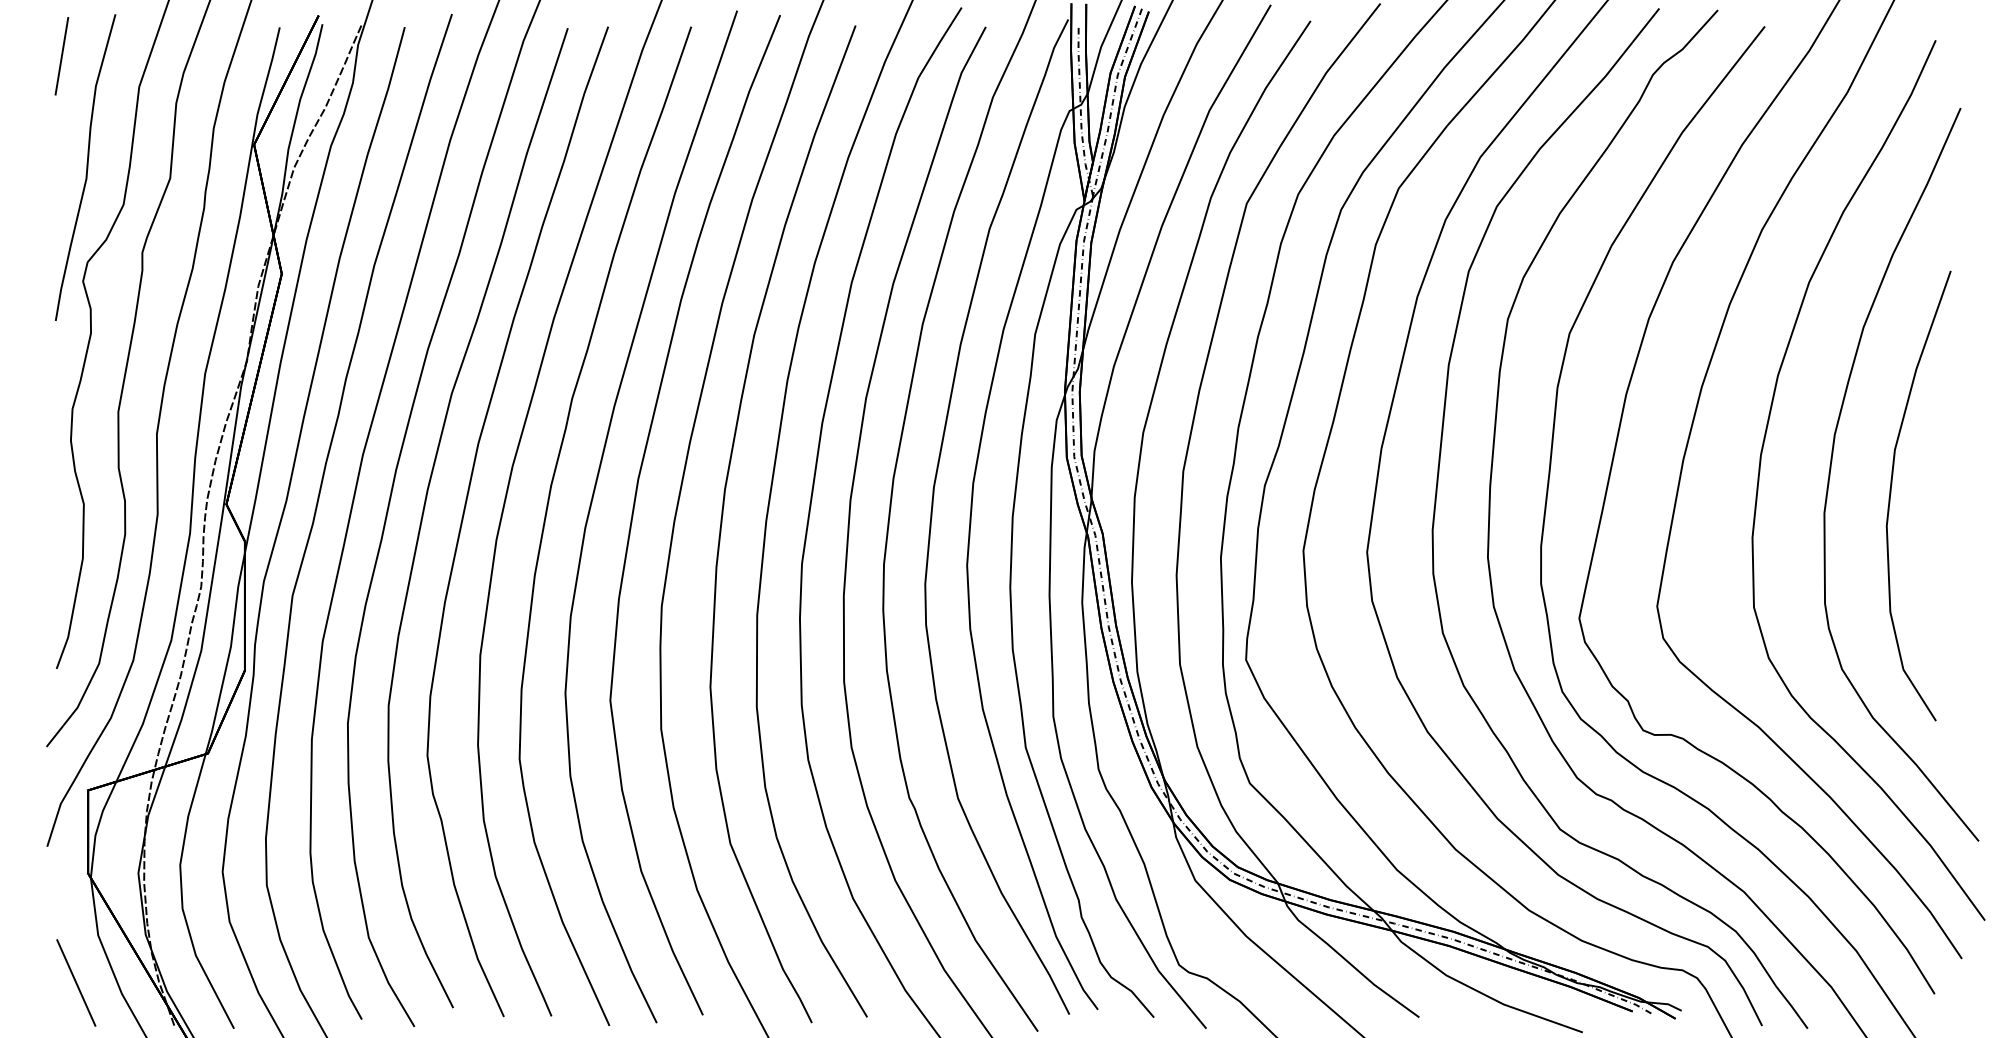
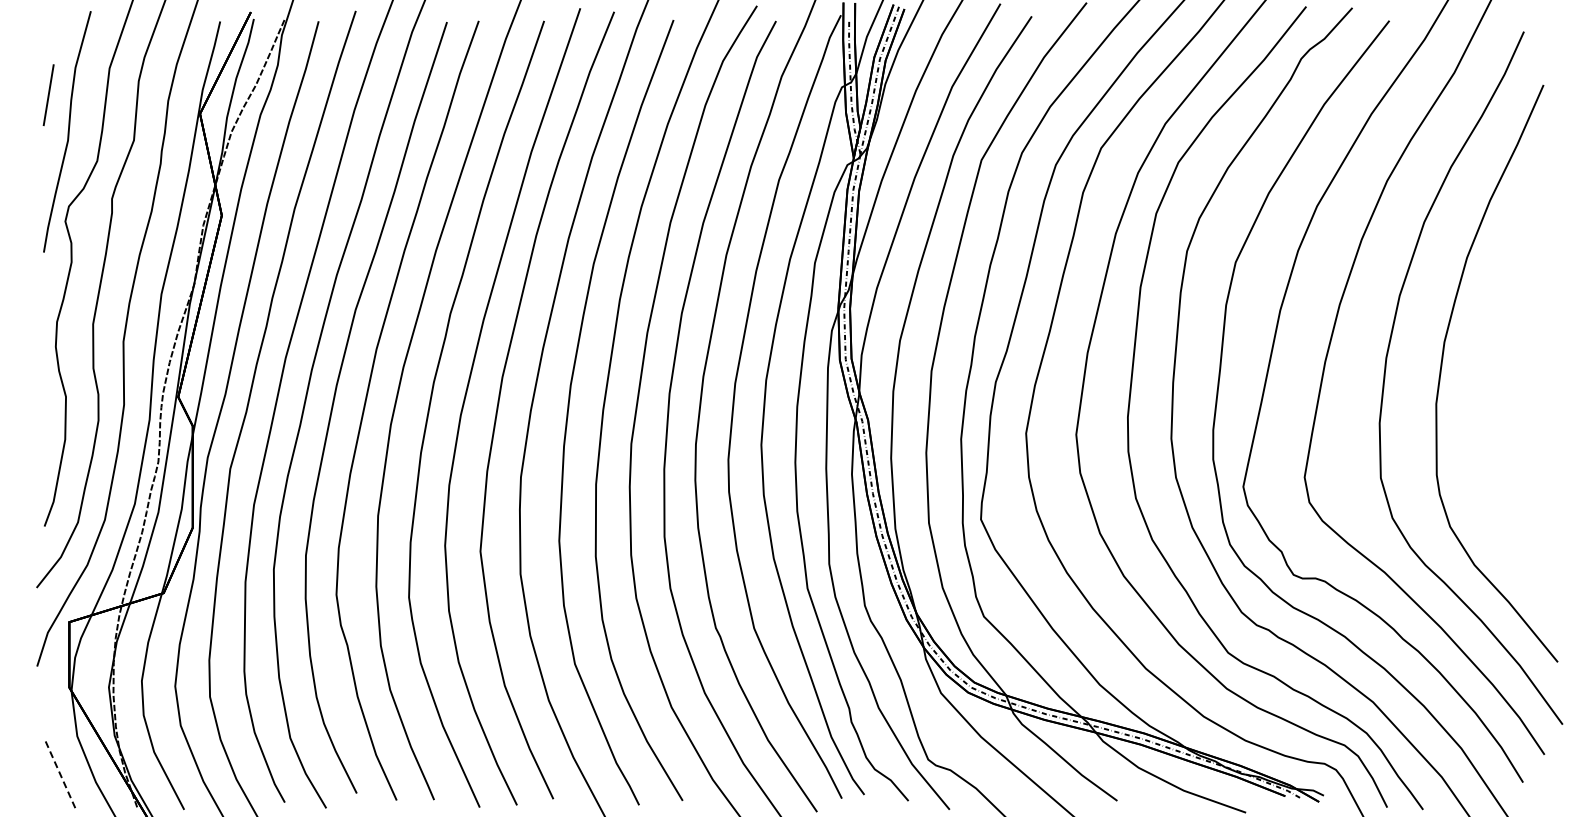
line: (61, 56) -> (48, 95), moved
curve: (1891, 492) -> (1489, 387), removed
line: (76, 982) -> (60, 773), solid -> dashed

